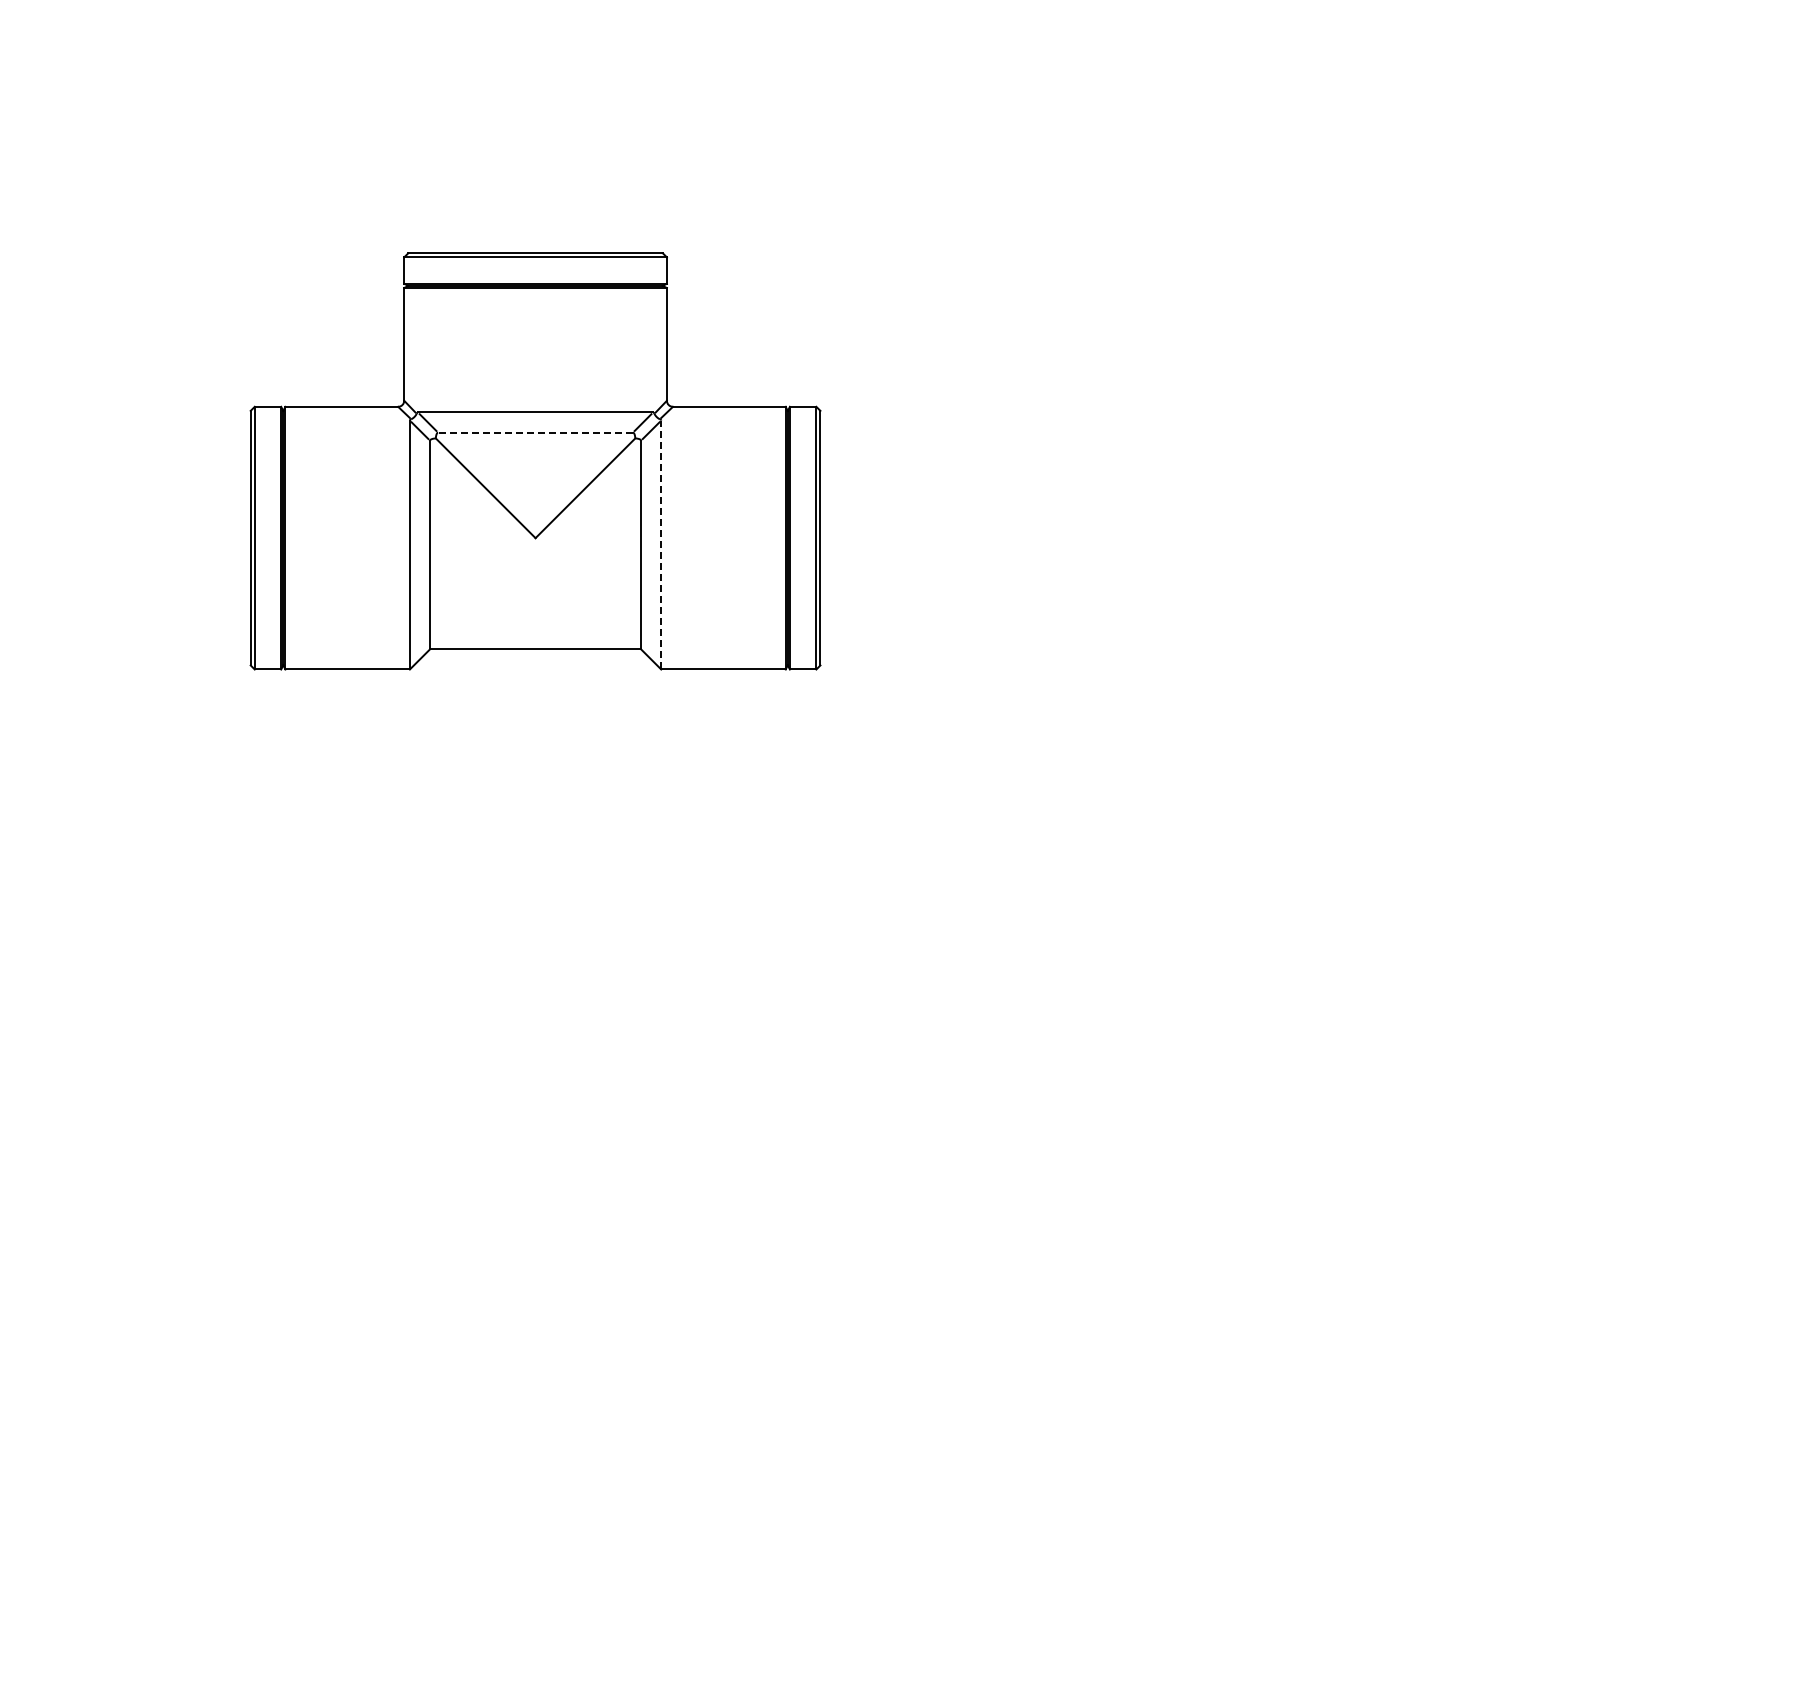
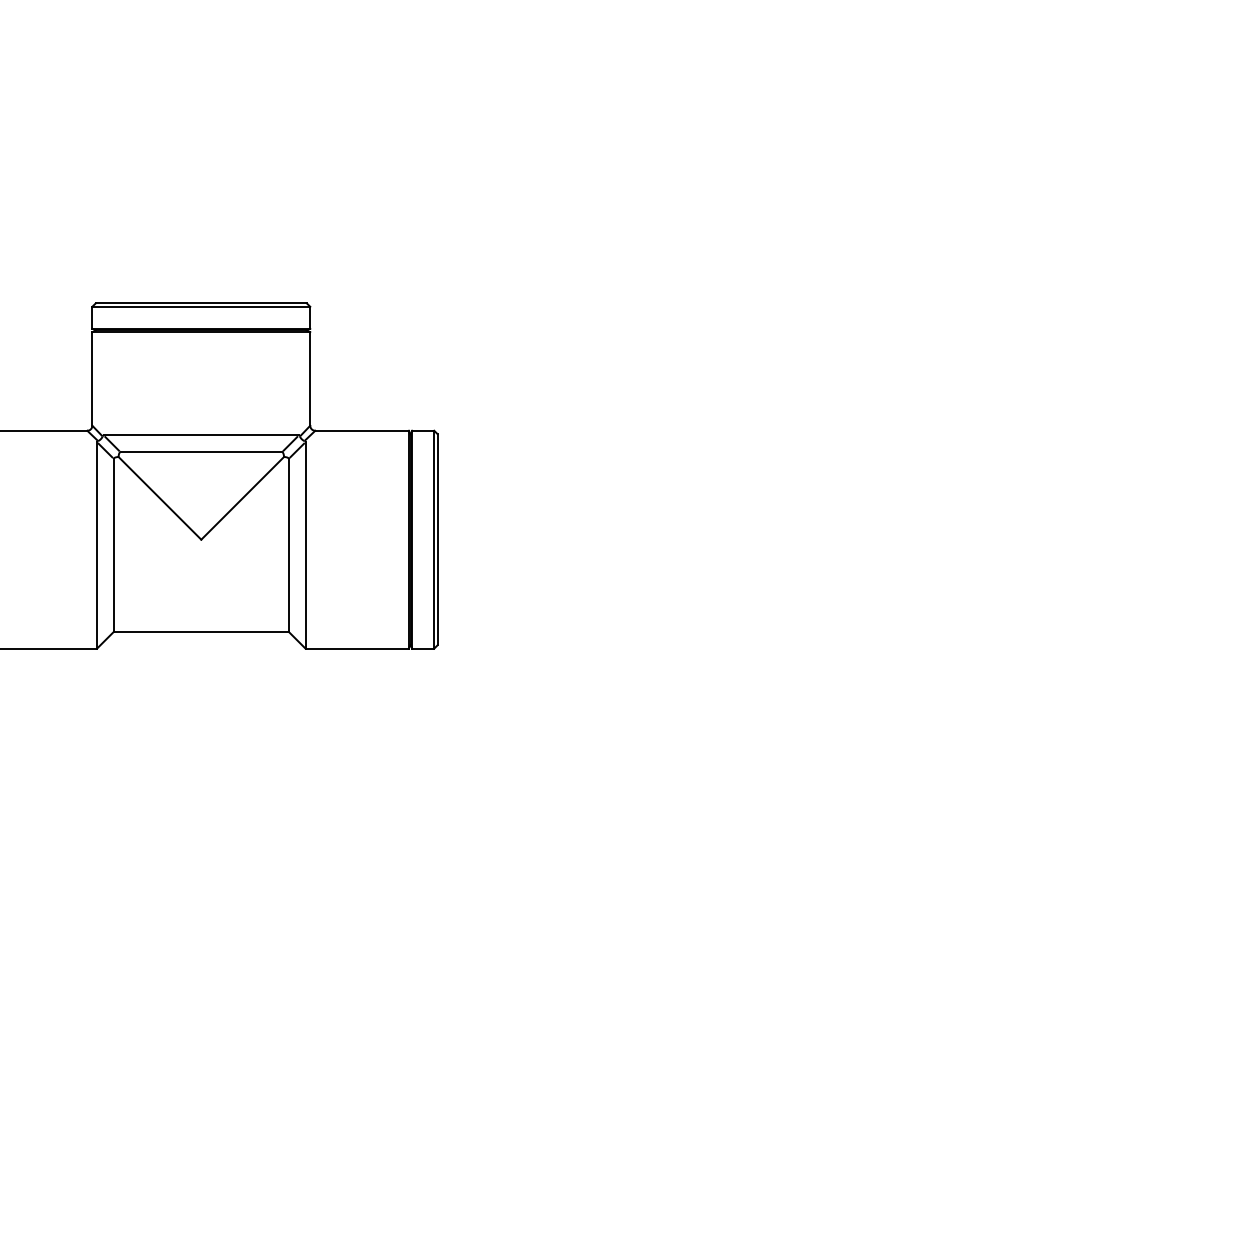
line: (535, 432) -> (201, 452), dashed -> solid
line: (661, 544) -> (305, 544), dashed -> solid

